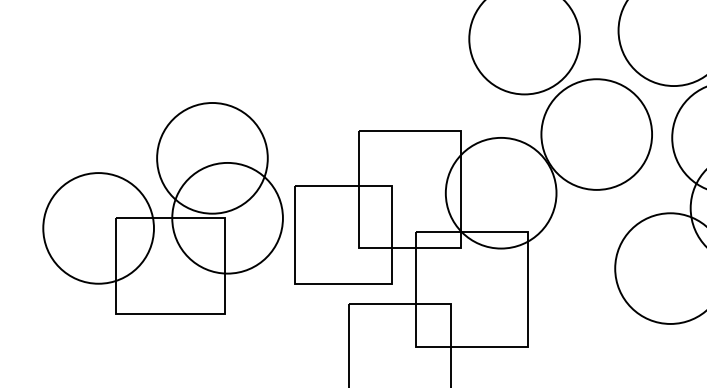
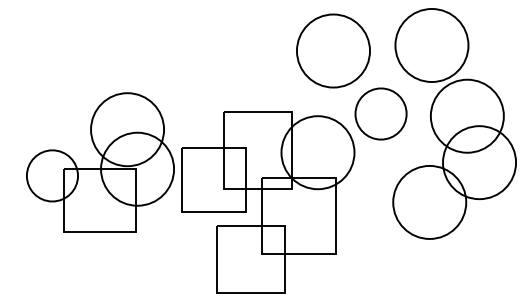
circle: (595, 133) -> (380, 113), size x0.7
circle: (97, 227) -> (51, 175), size x0.7

